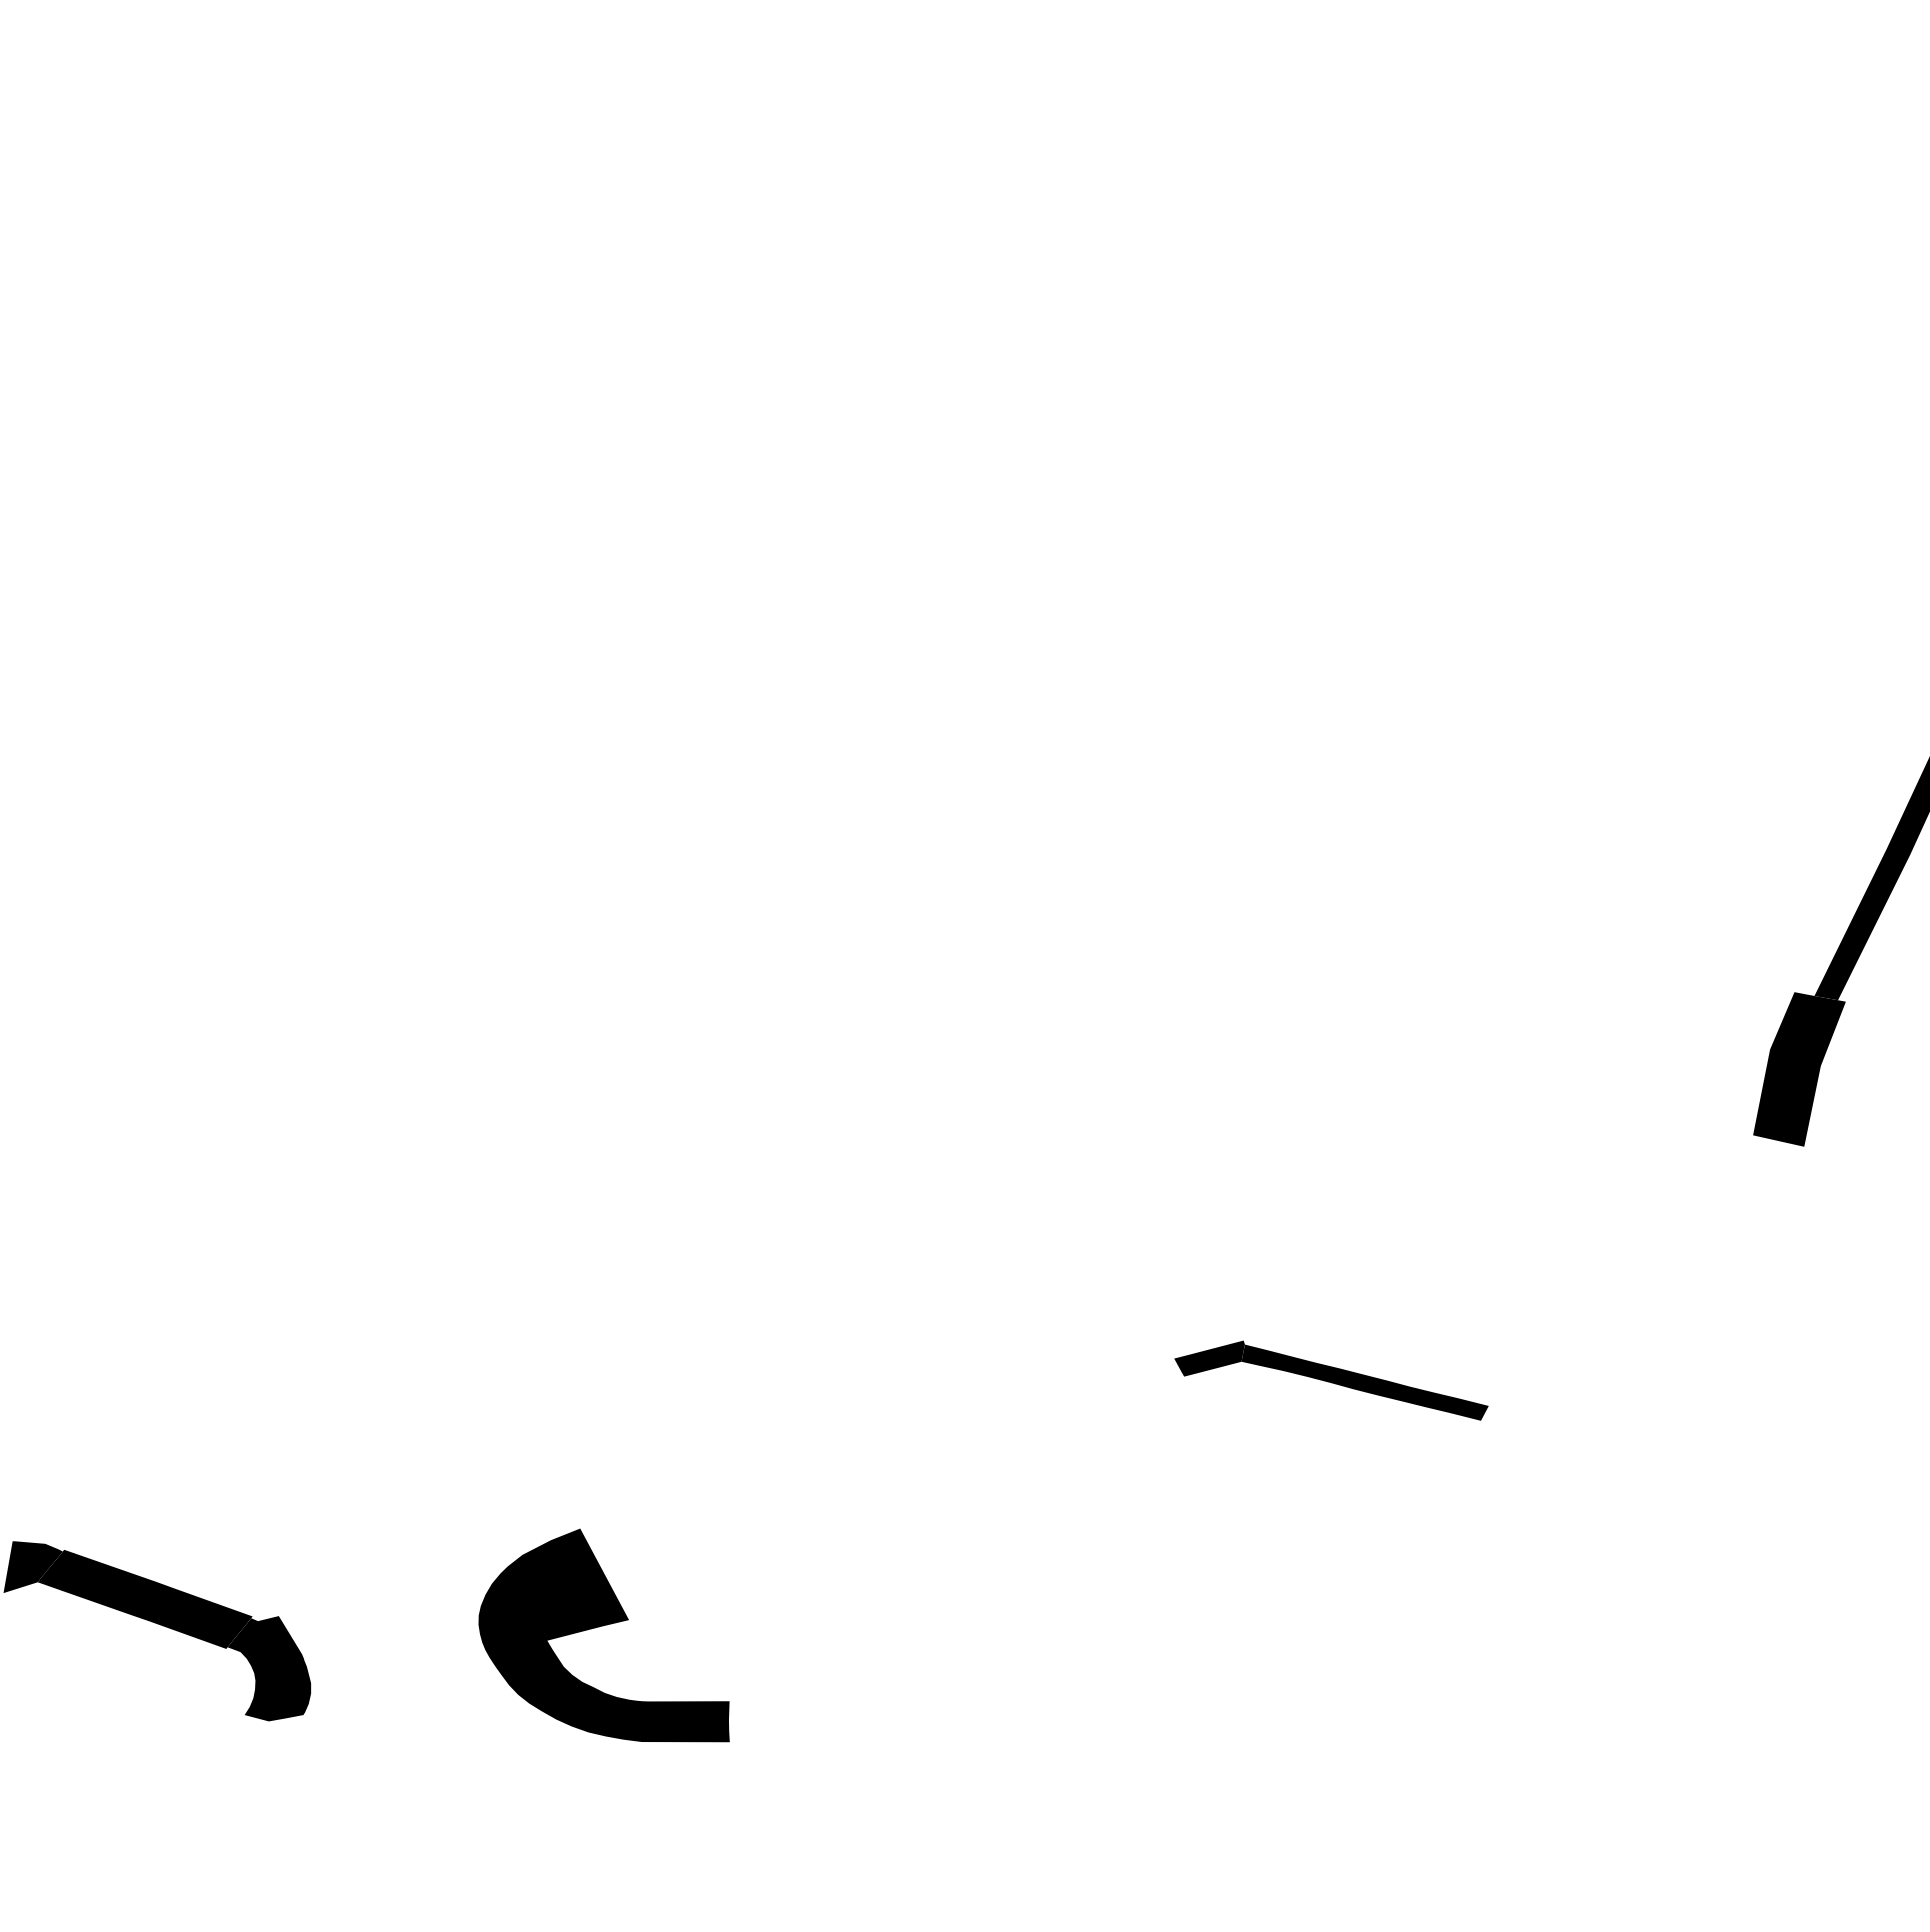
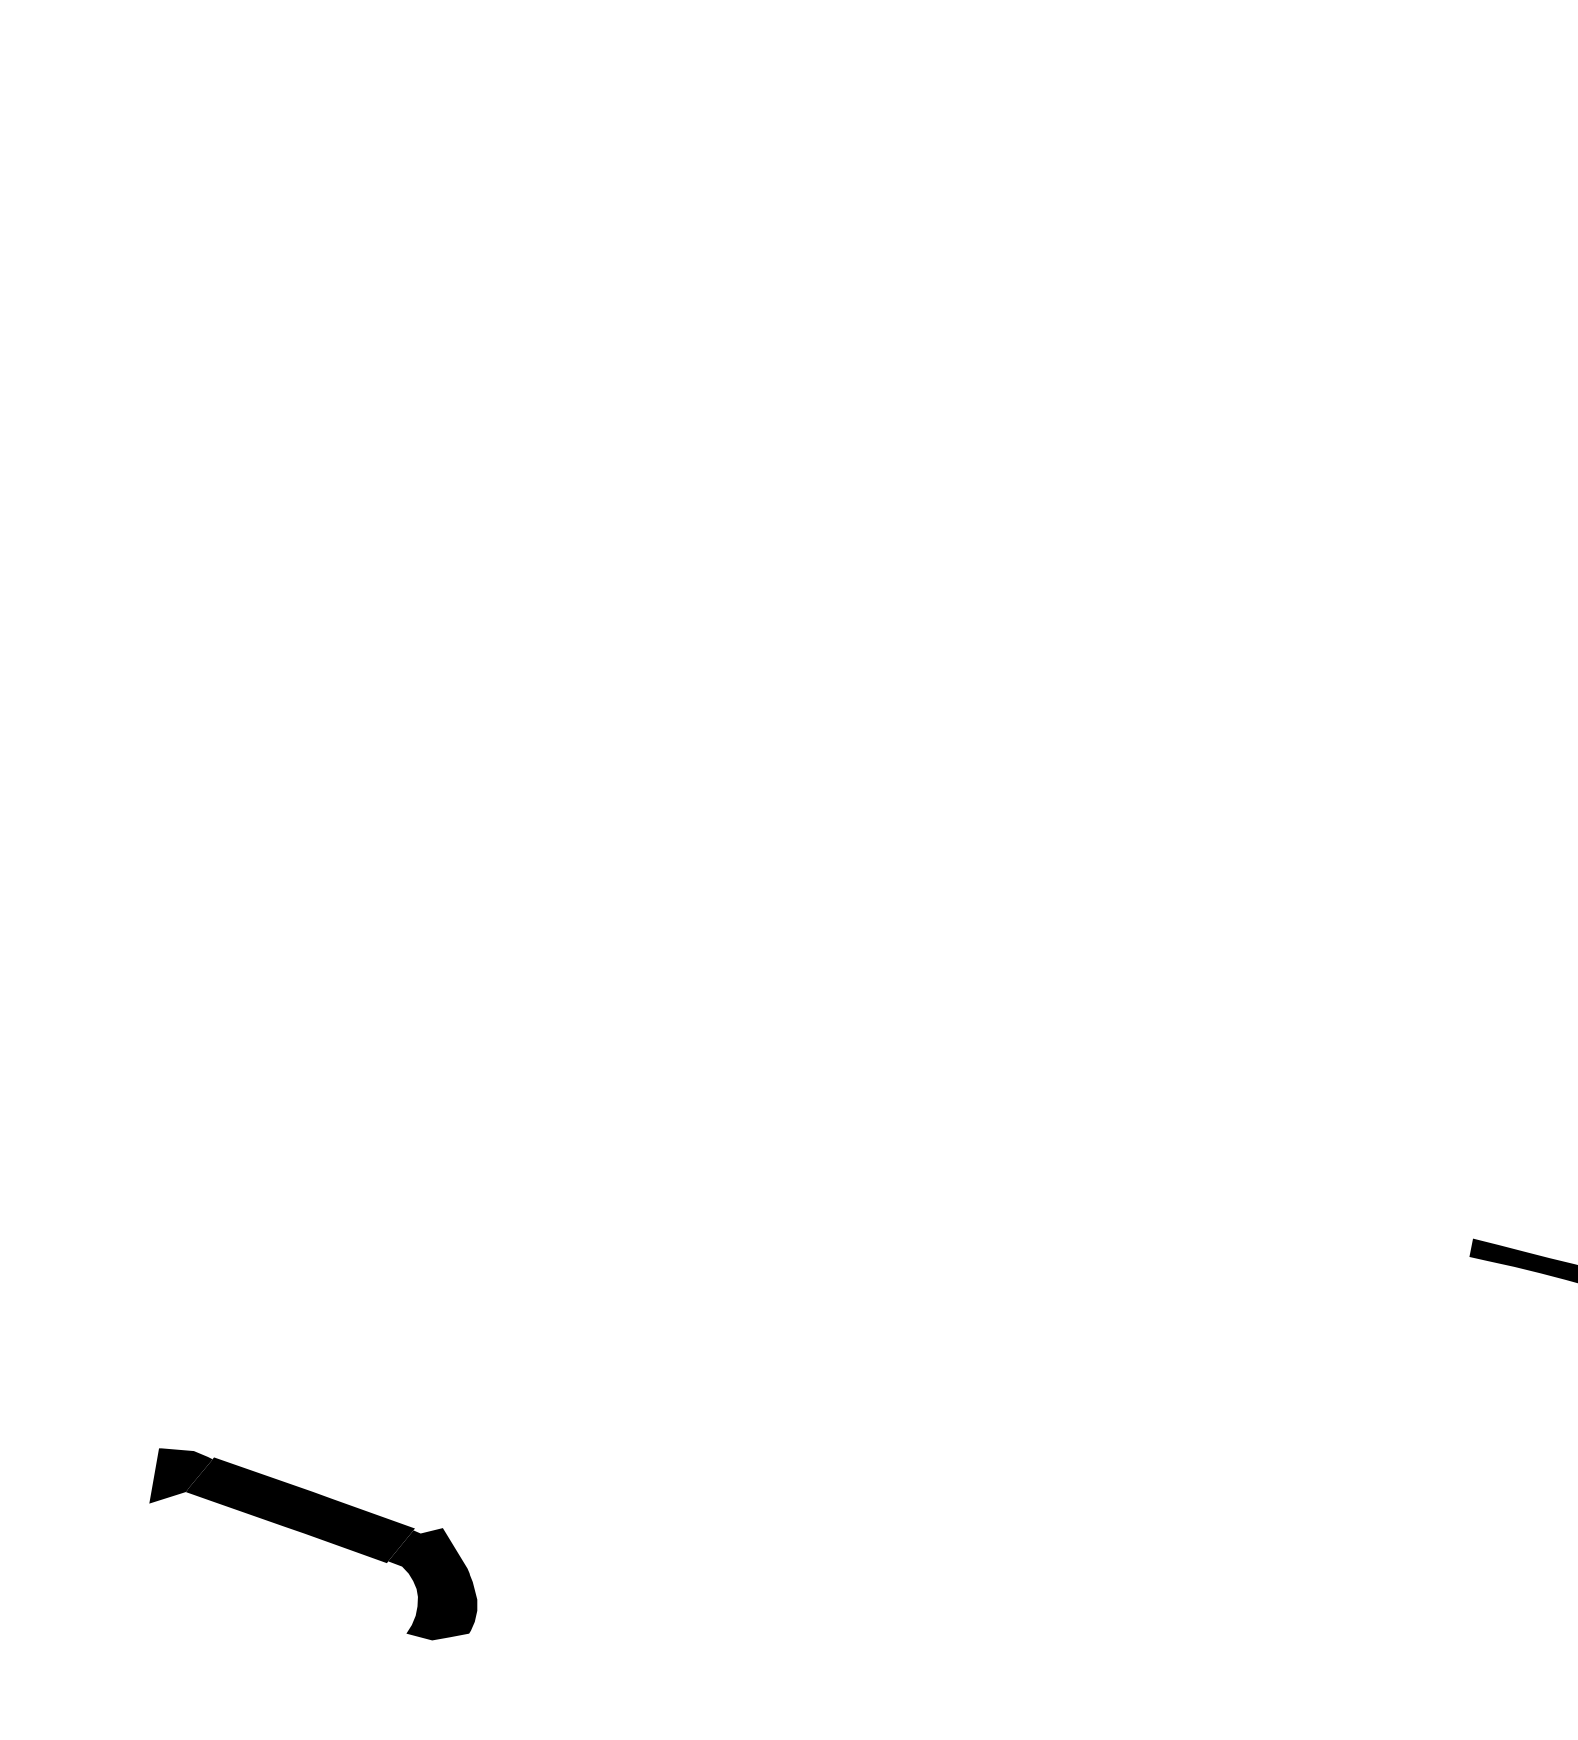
fill: (1209, 1358) -> (1435, 1253), removed
fill: (603, 1635) -> (789, 1548), removed

